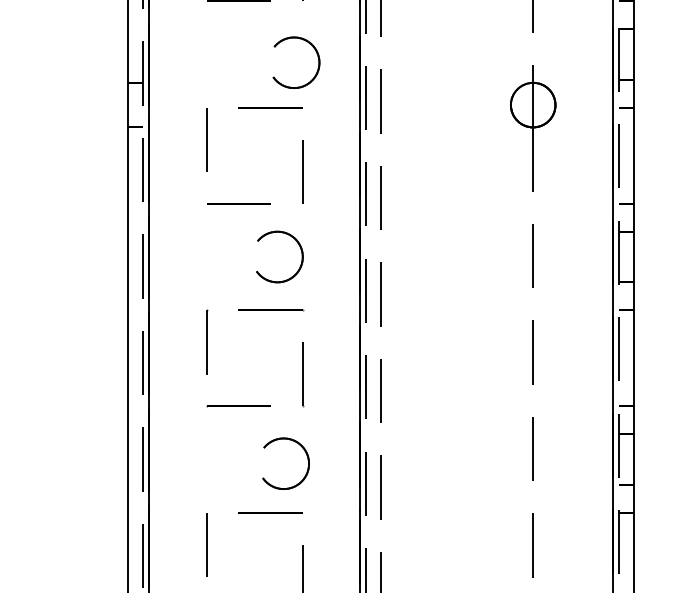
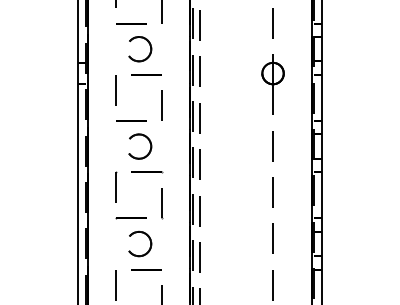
part: (313, 73) -> (148, 54), moved
part: (299, 250) -> (149, 143), moved
part: (303, 452) -> (148, 238), moved

